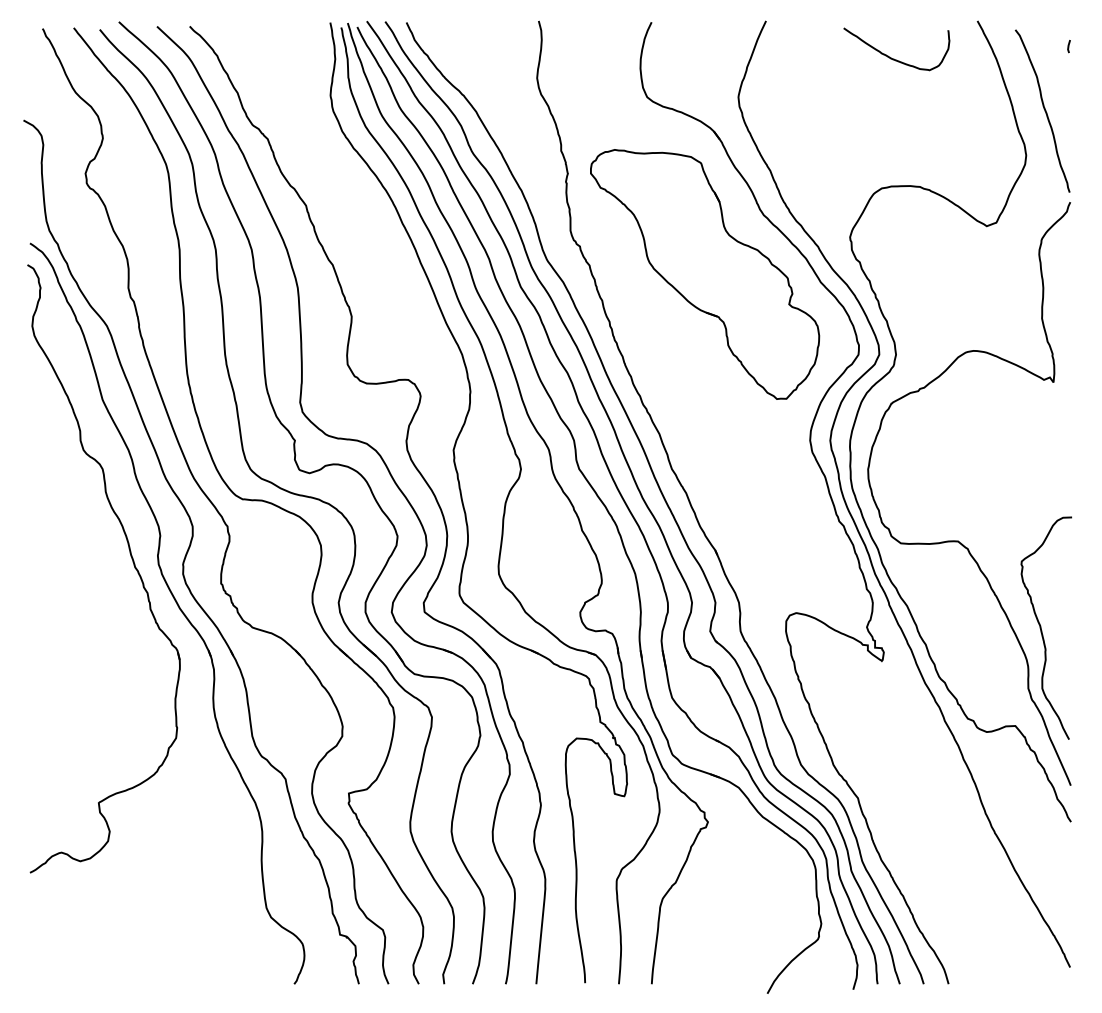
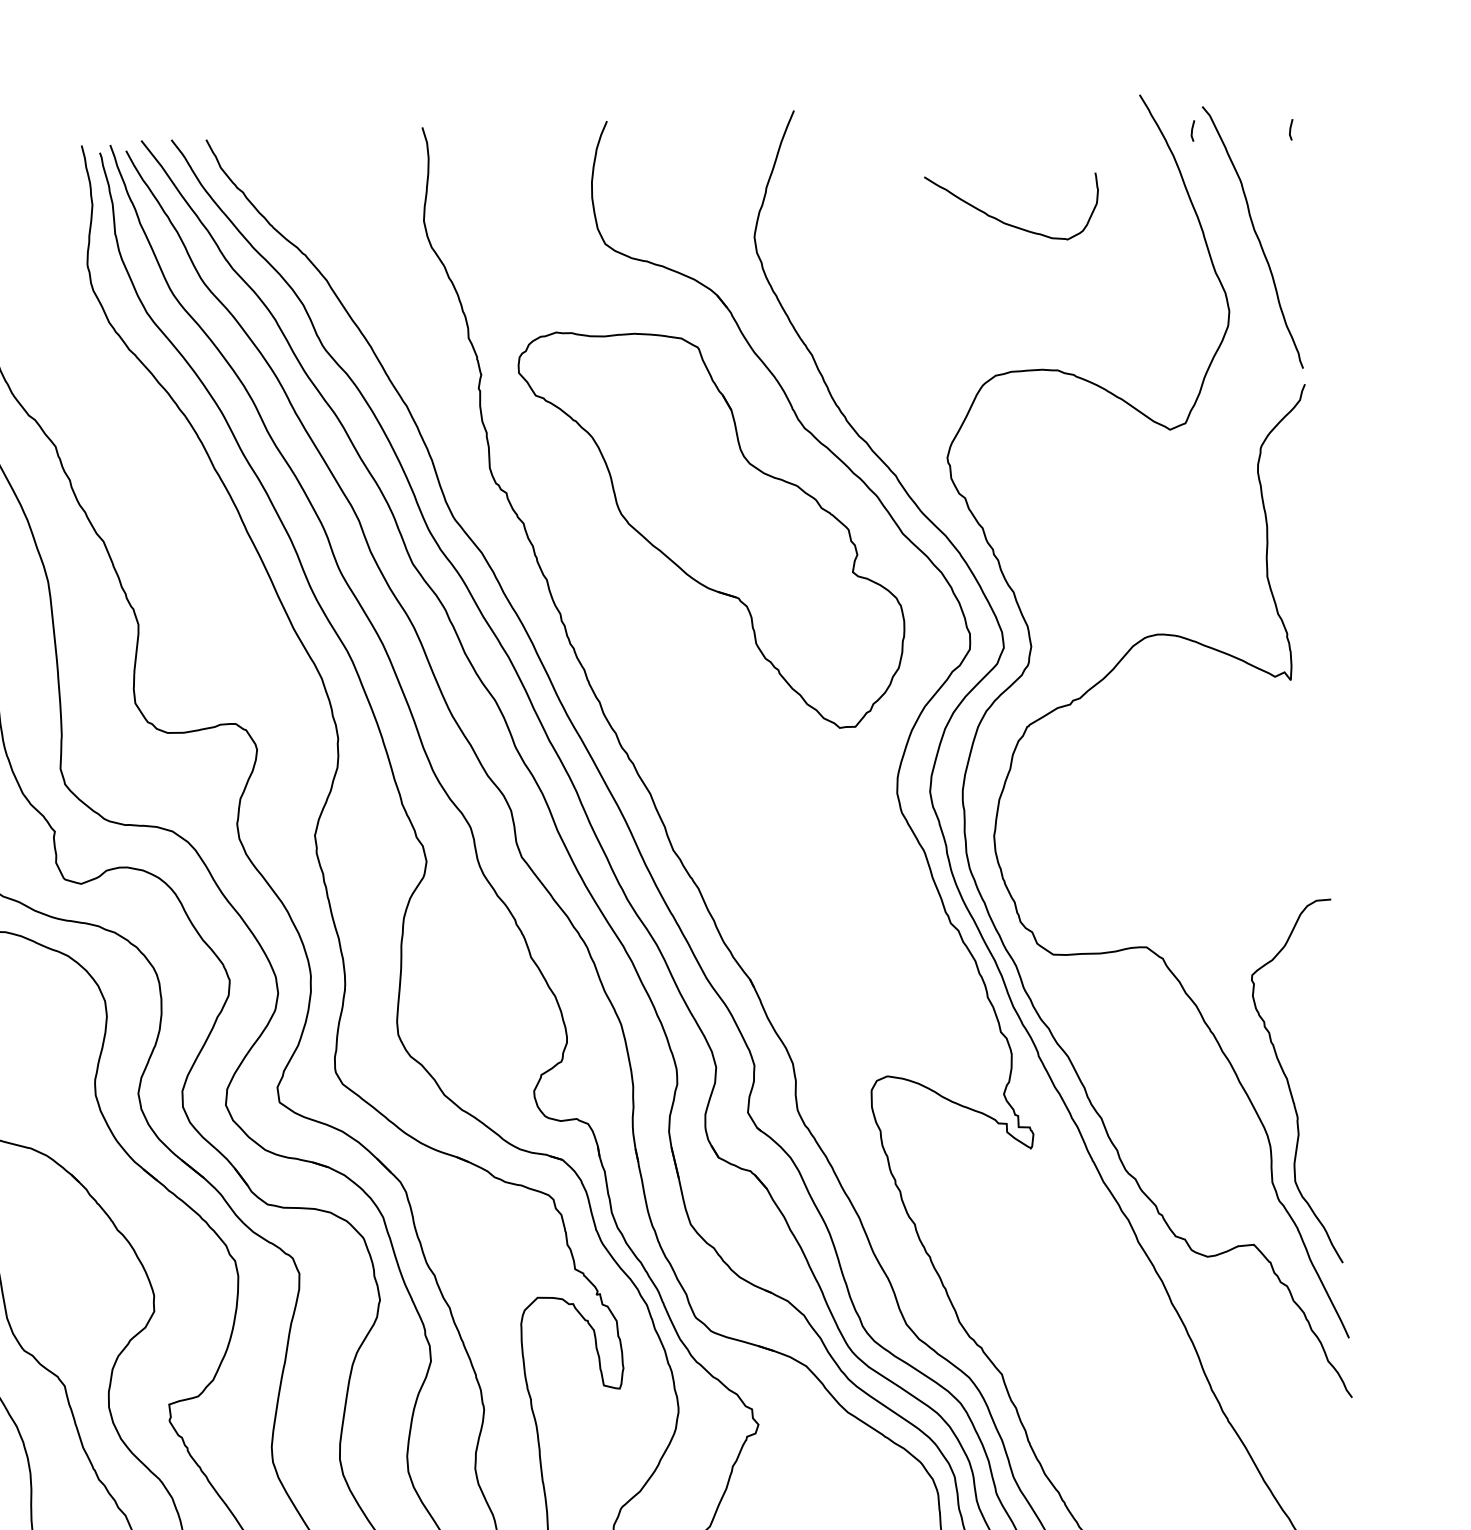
line: (1008, 44) -> (1192, 131), added
curve: (894, 58) -> (1009, 222), moved

